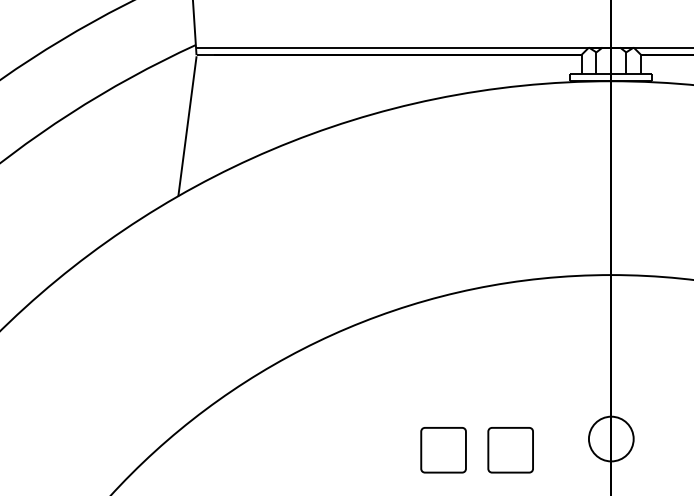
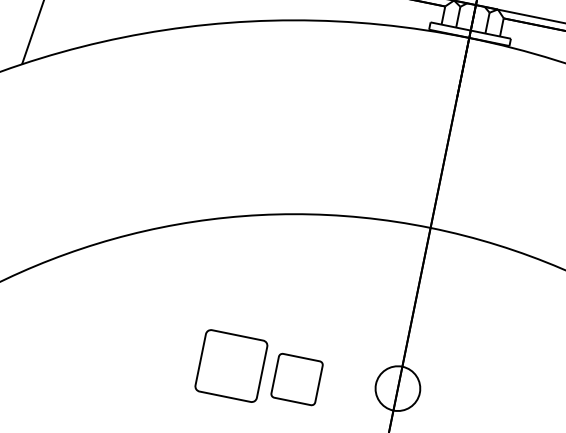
part: (443, 450) -> (231, 366), size x1.4

